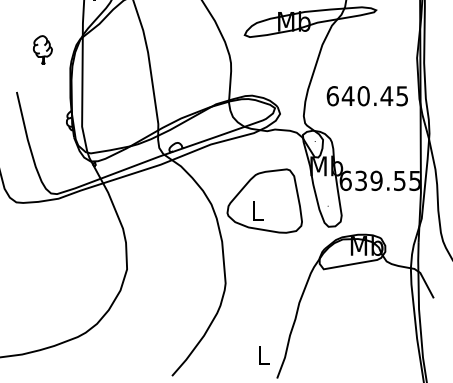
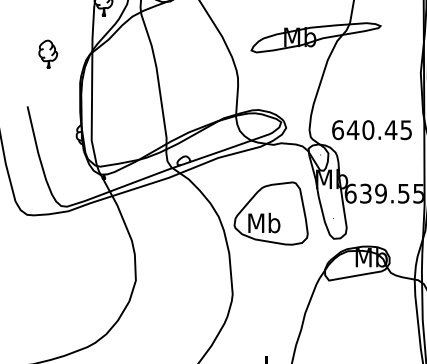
part: (42, 49) -> (47, 53), moved
text: (366, 96) -> (371, 130), moved
text: (257, 210) -> (264, 222), L -> Mb

